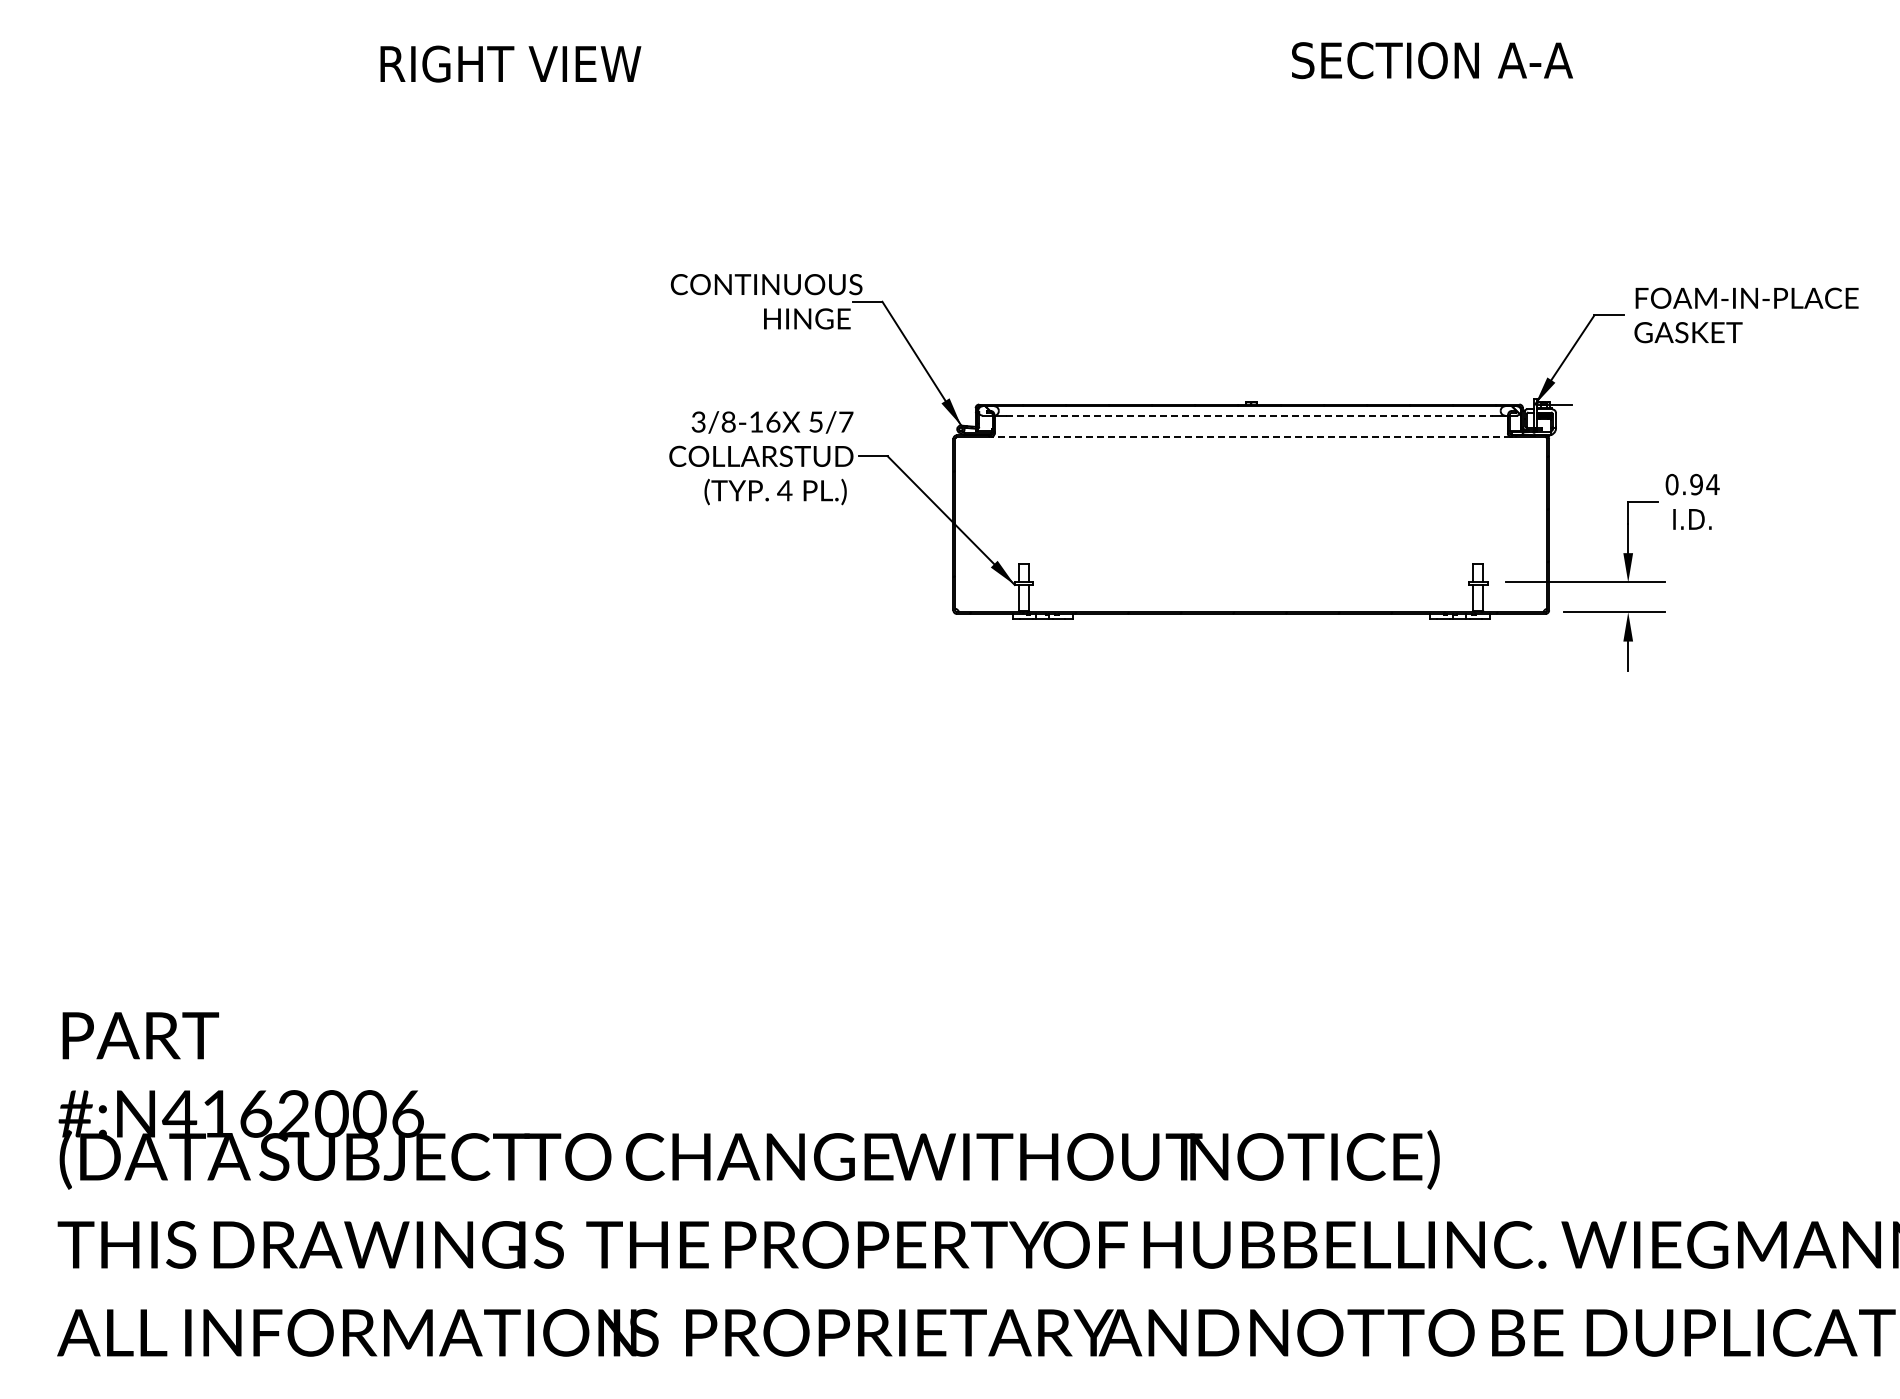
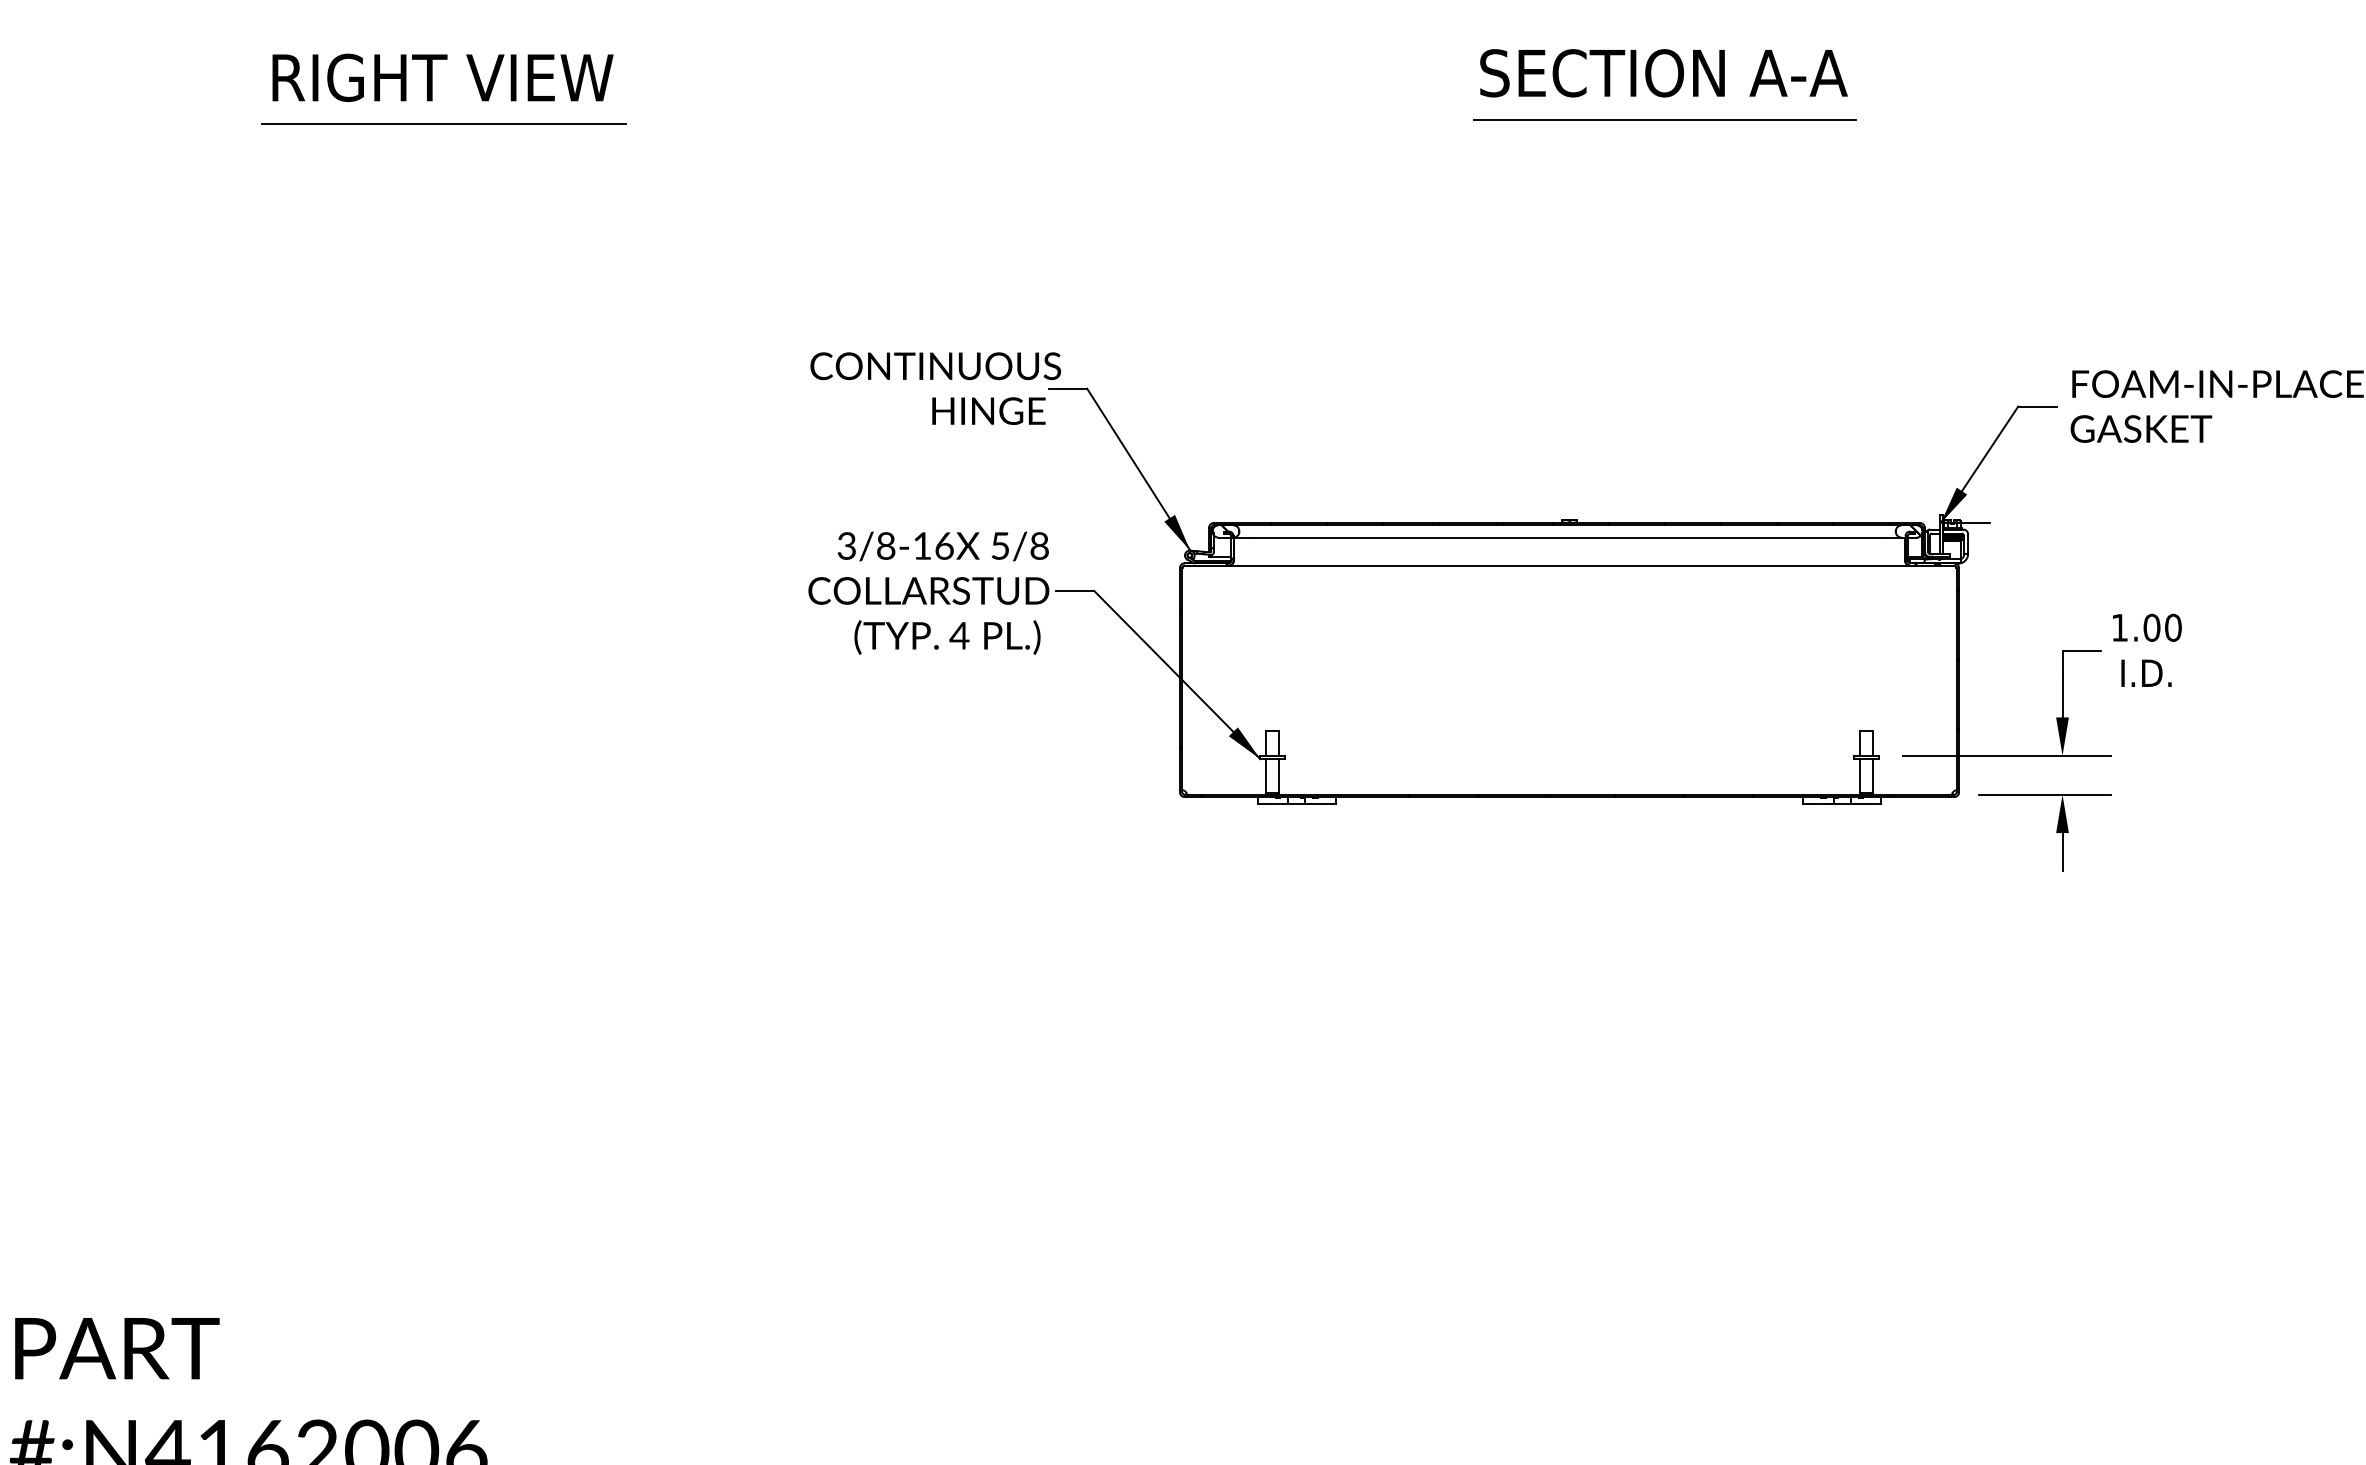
text: (1432, 60) -> (1663, 73), moved
text: (510, 63) -> (442, 77), moved
line: (1323, 95) -> (1663, 118), added
line: (390, 99) -> (443, 124), added
line: (1250, 415) -> (1568, 537), dashed -> solid
text: (846, 421) -> (1040, 545), 5/7 -> 5/8
line: (1250, 437) -> (1568, 566), dashed -> solid
text: (1692, 484) -> (2146, 627), 0.94 -> 1.00

